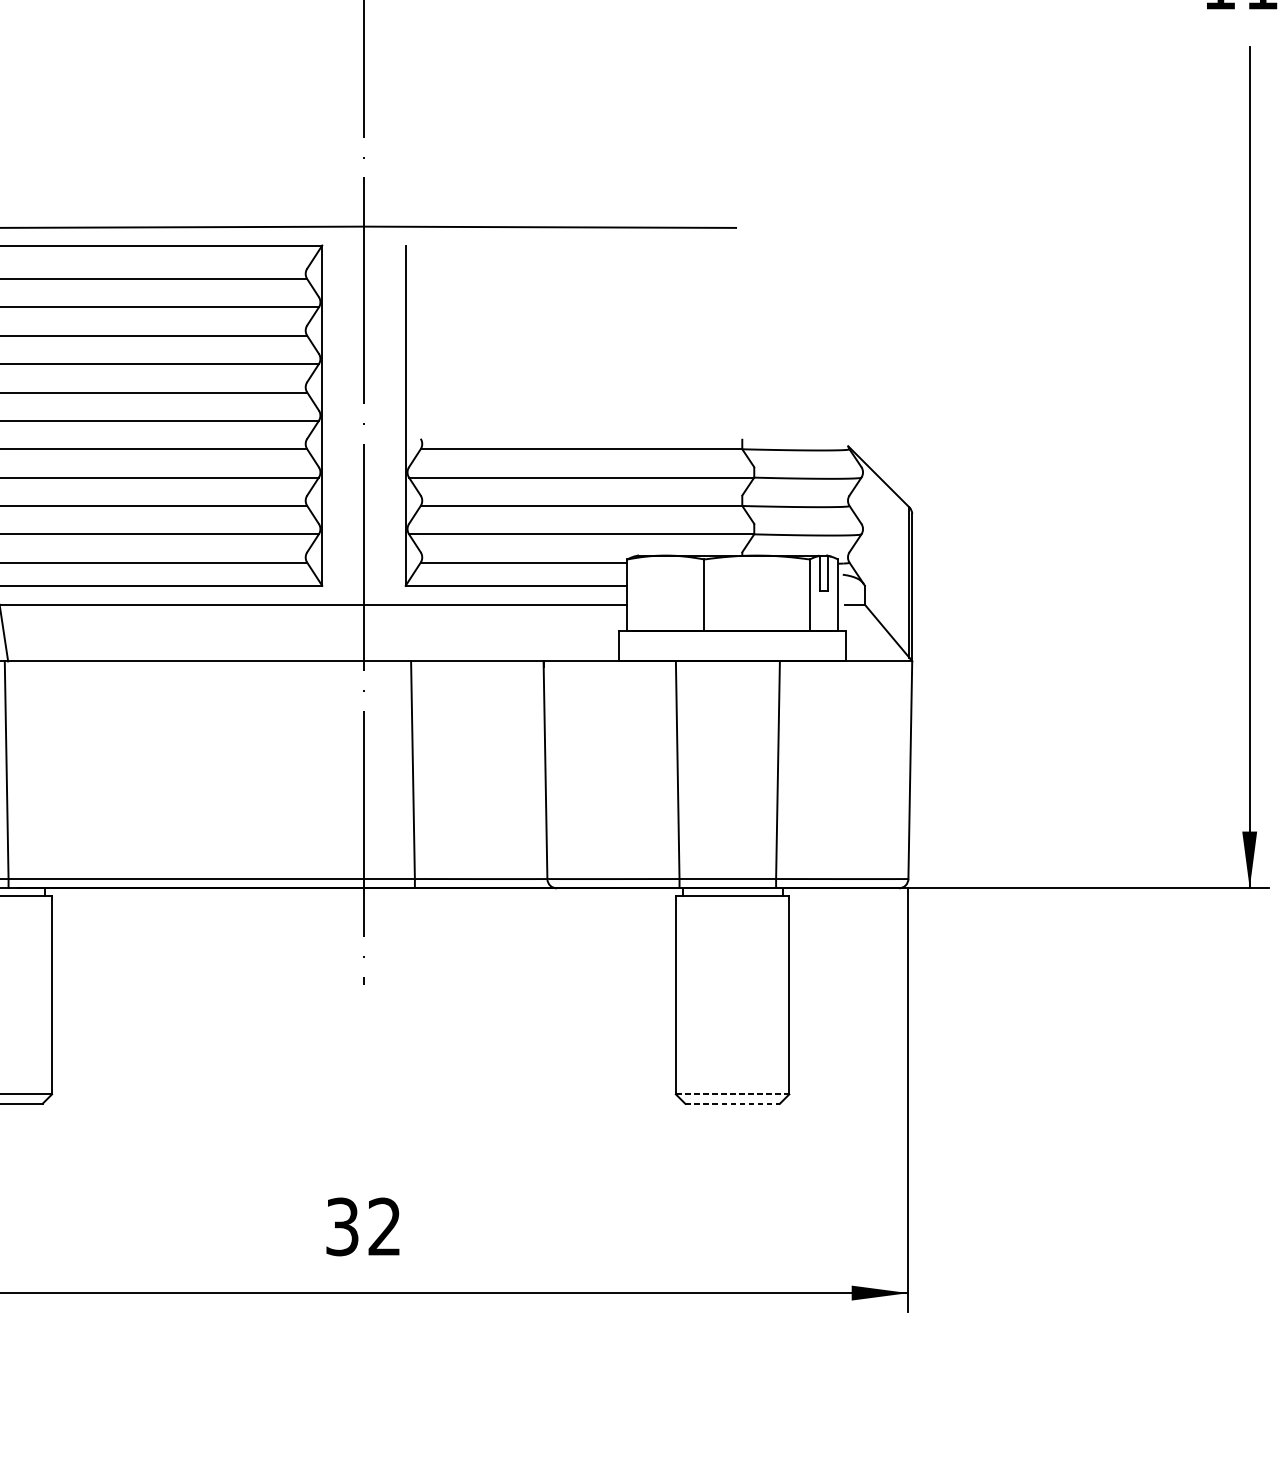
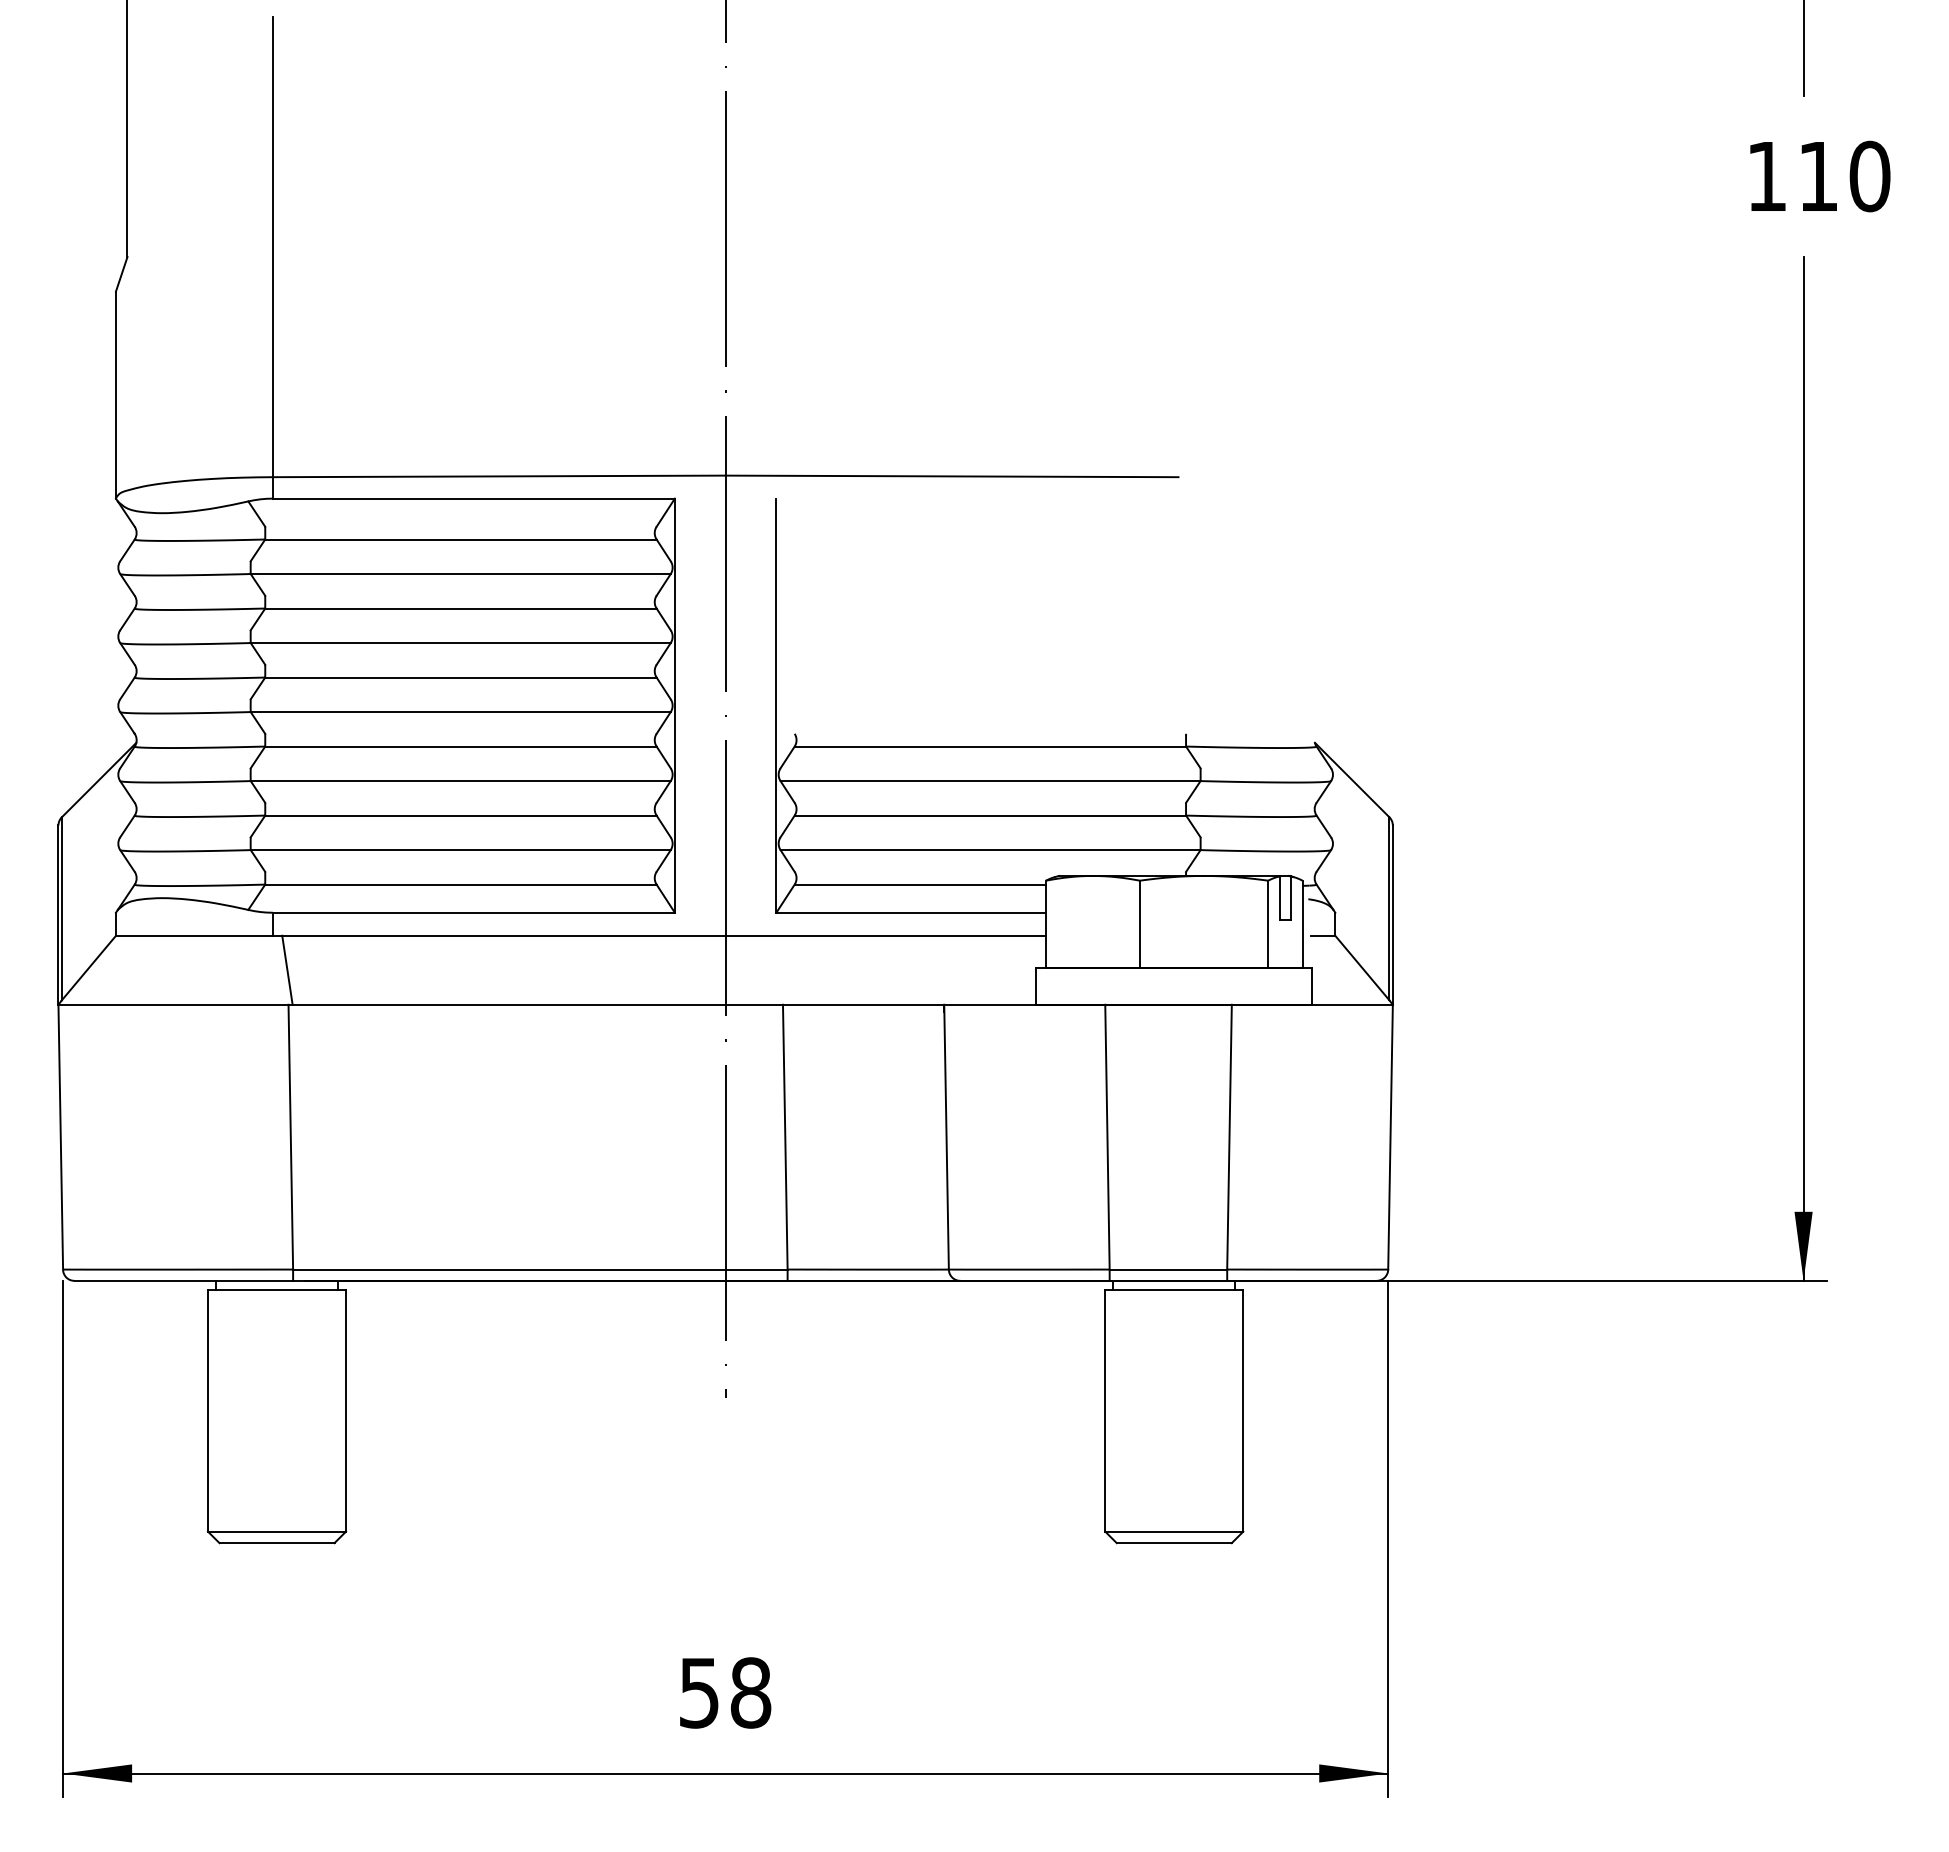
line: (732, 1094) -> (1174, 1531), dashed -> solid
line: (732, 1104) -> (1174, 1543), dashed -> solid
text: (363, 1226) -> (725, 1692), 32 -> 58

